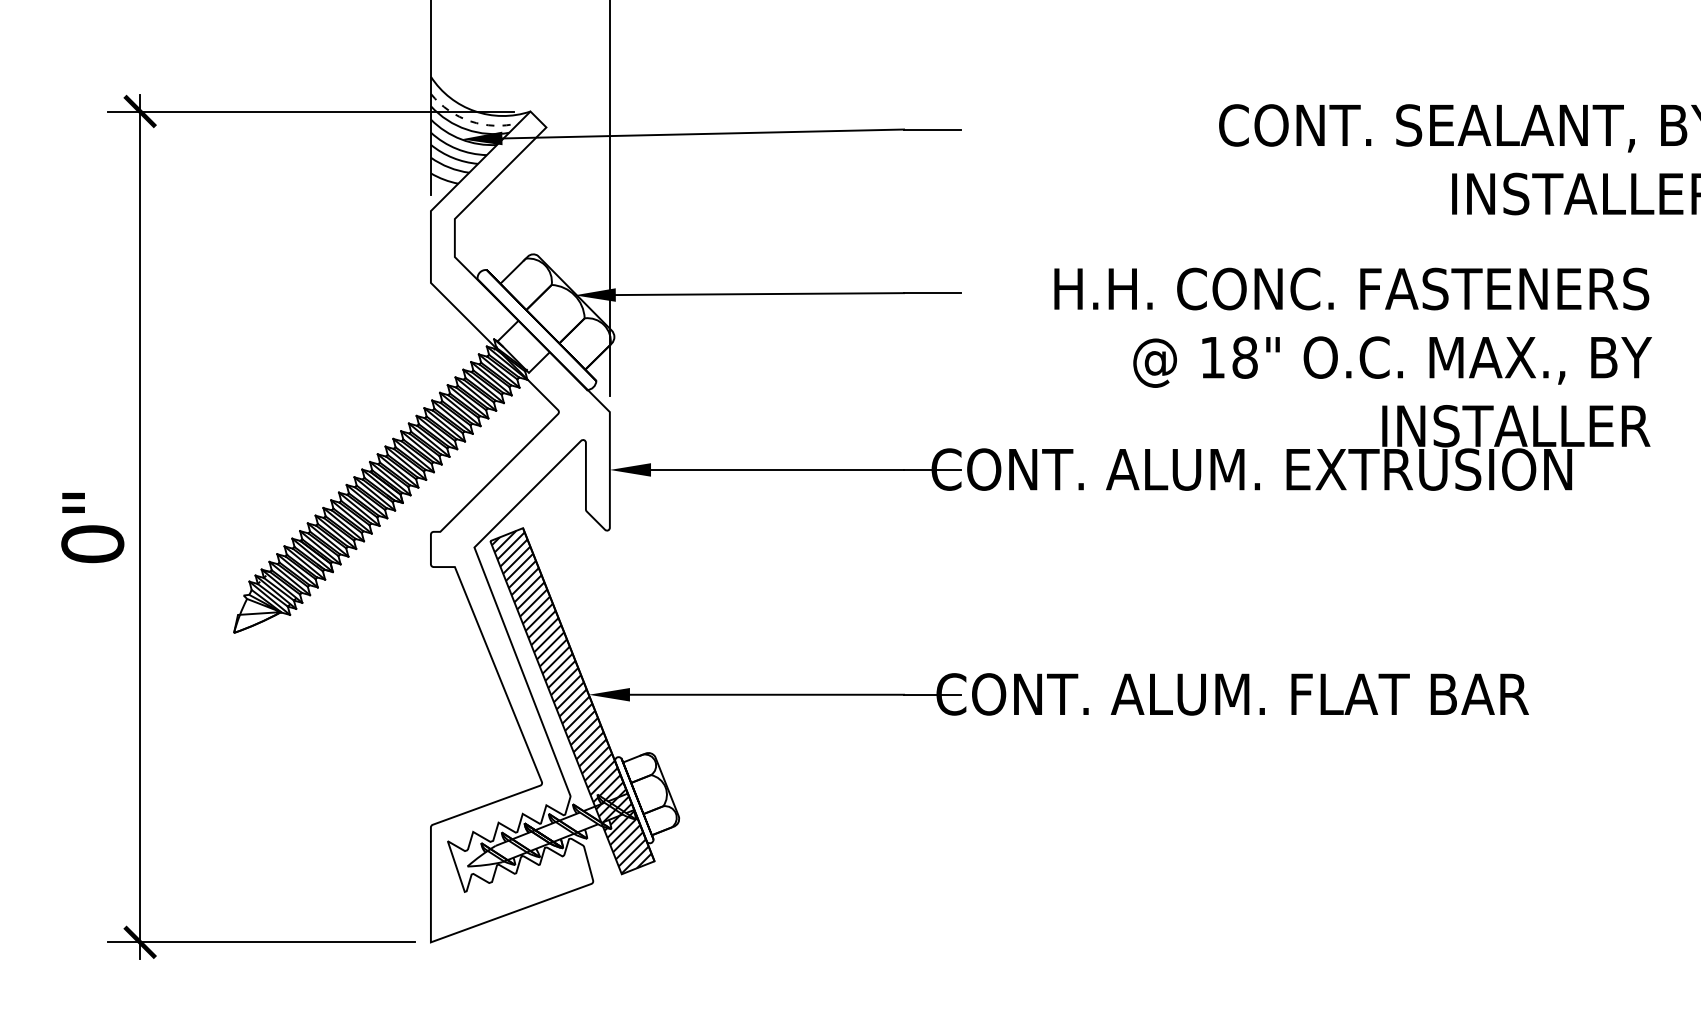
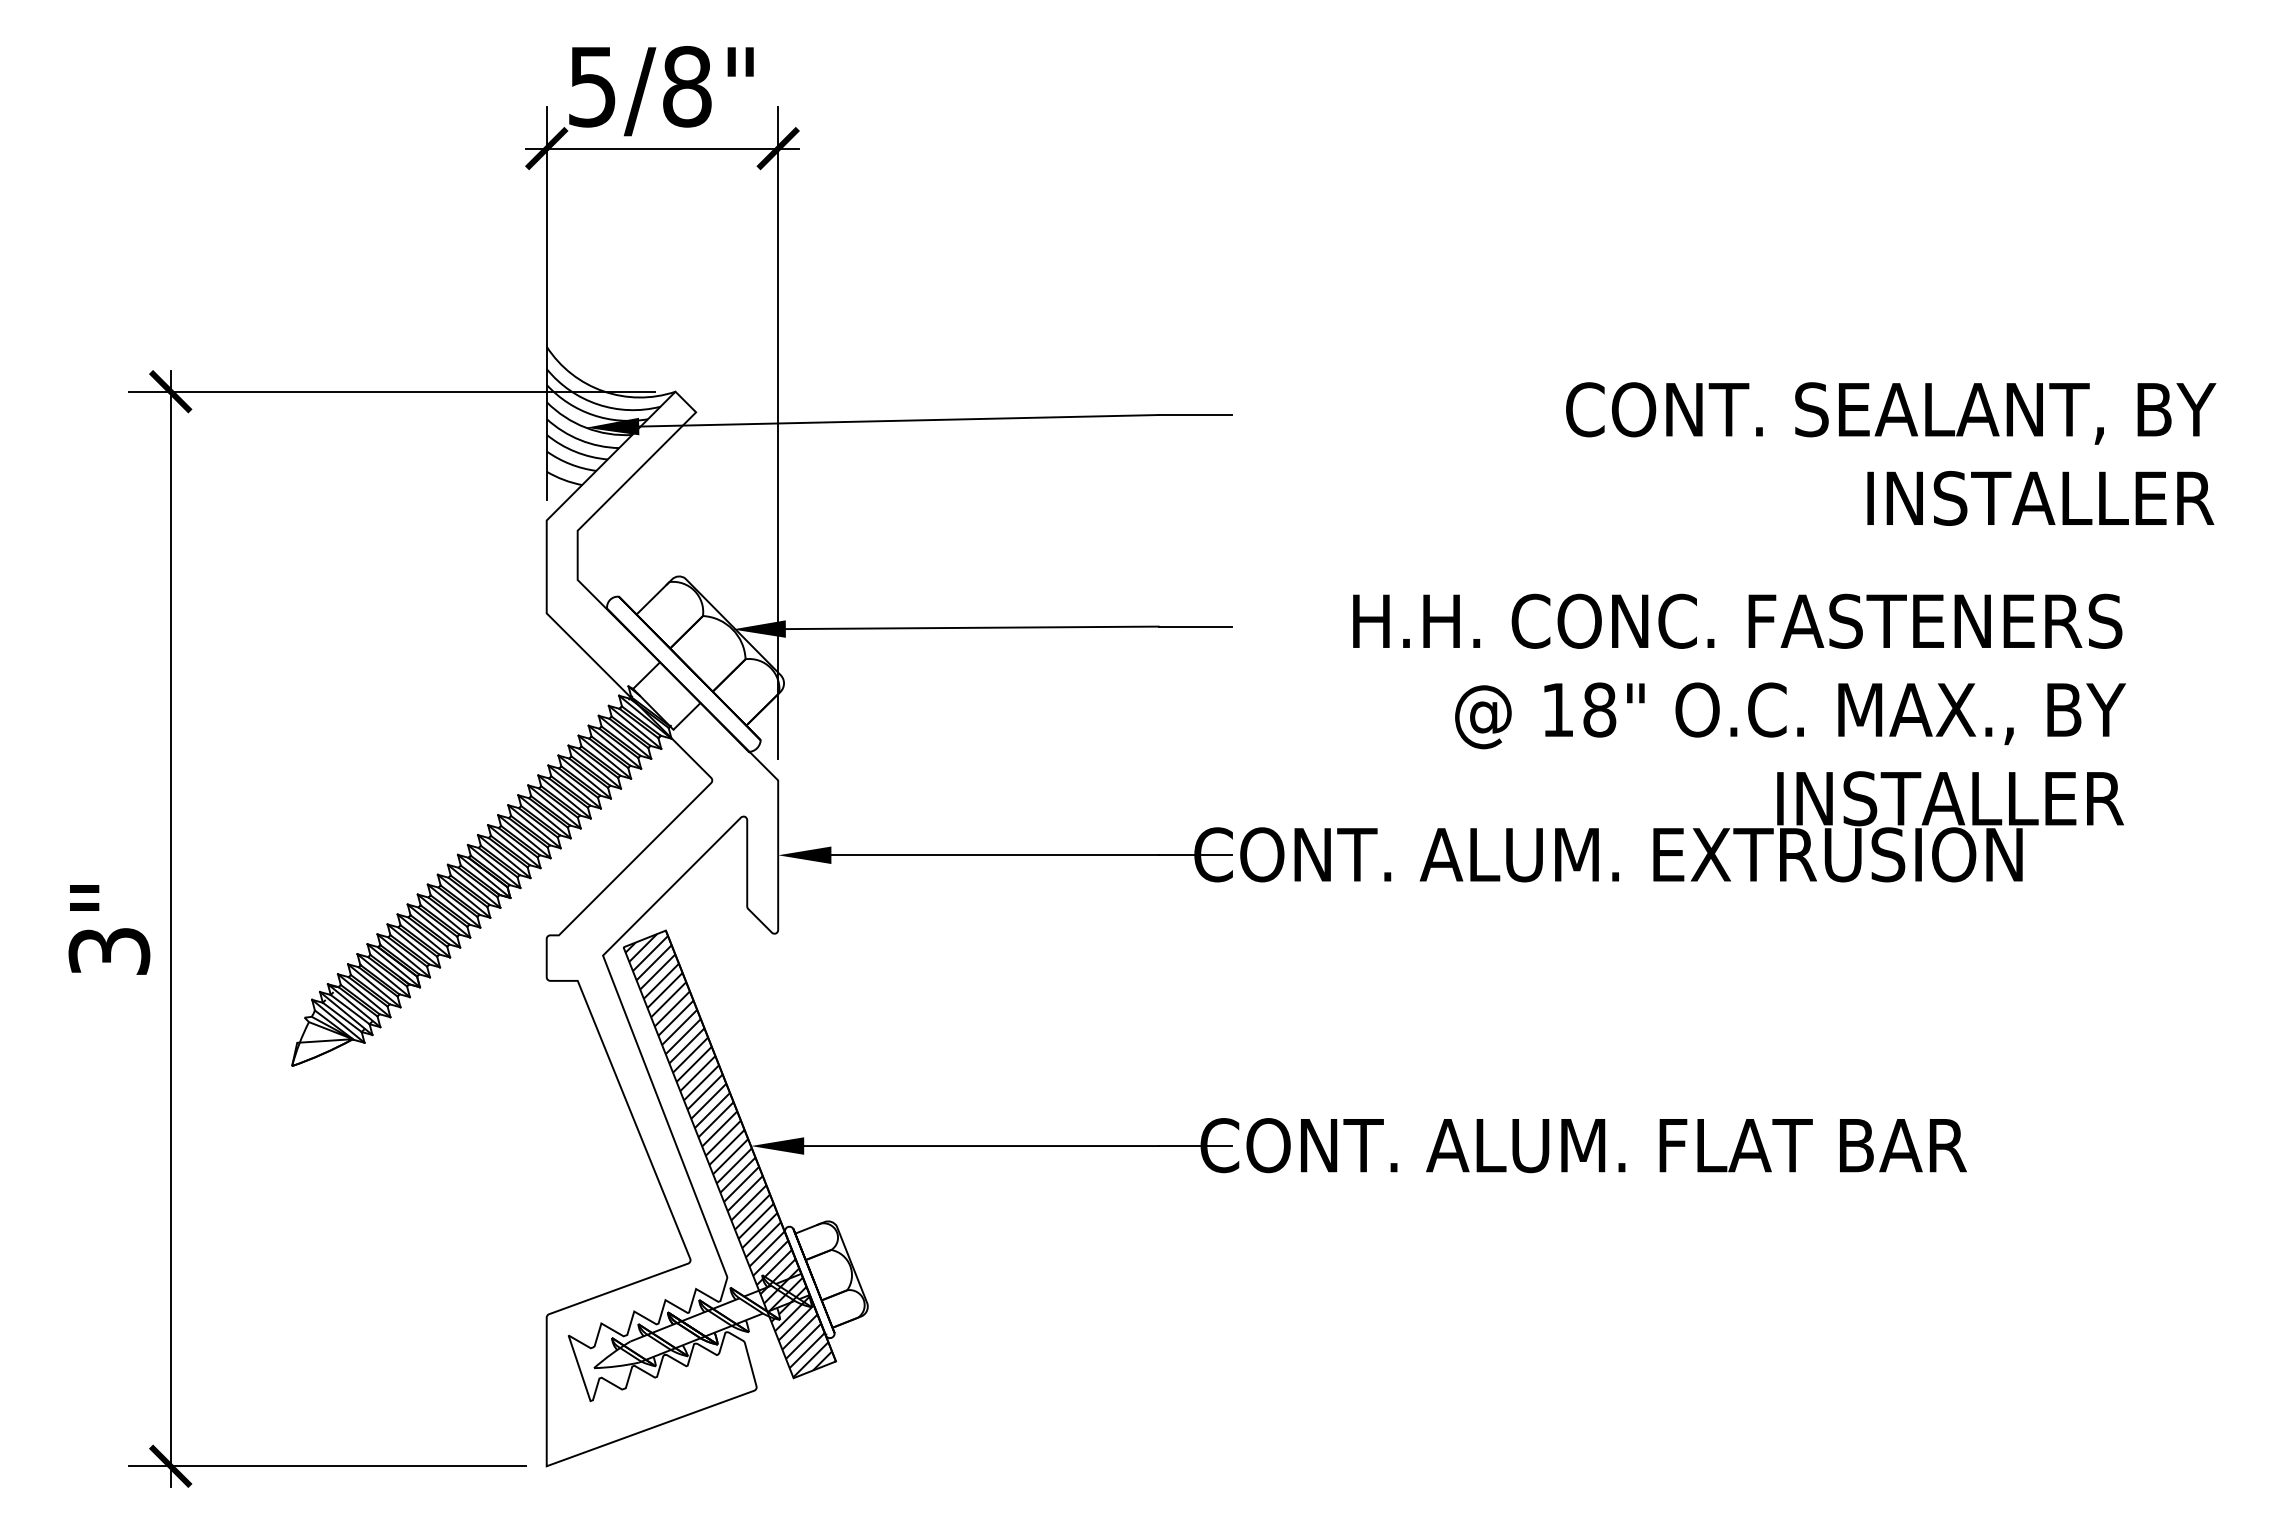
arc: (470, 121) -> (598, 404), dashed -> solid
text: (92, 543) -> (109, 950), 0" -> 3"

